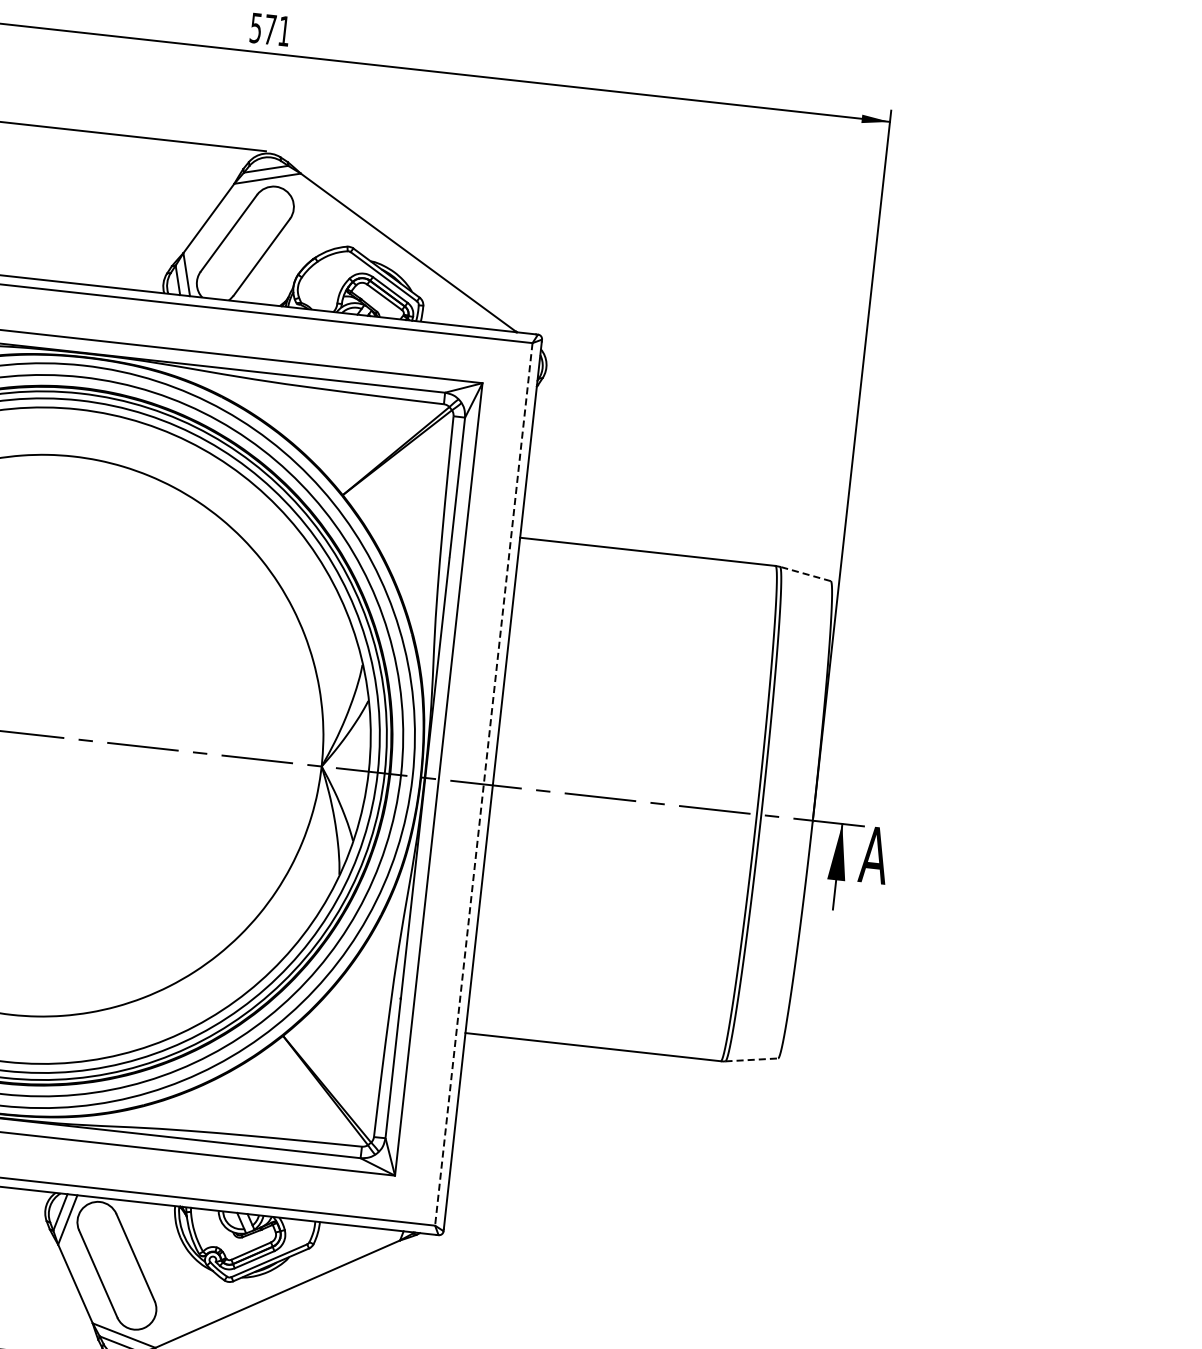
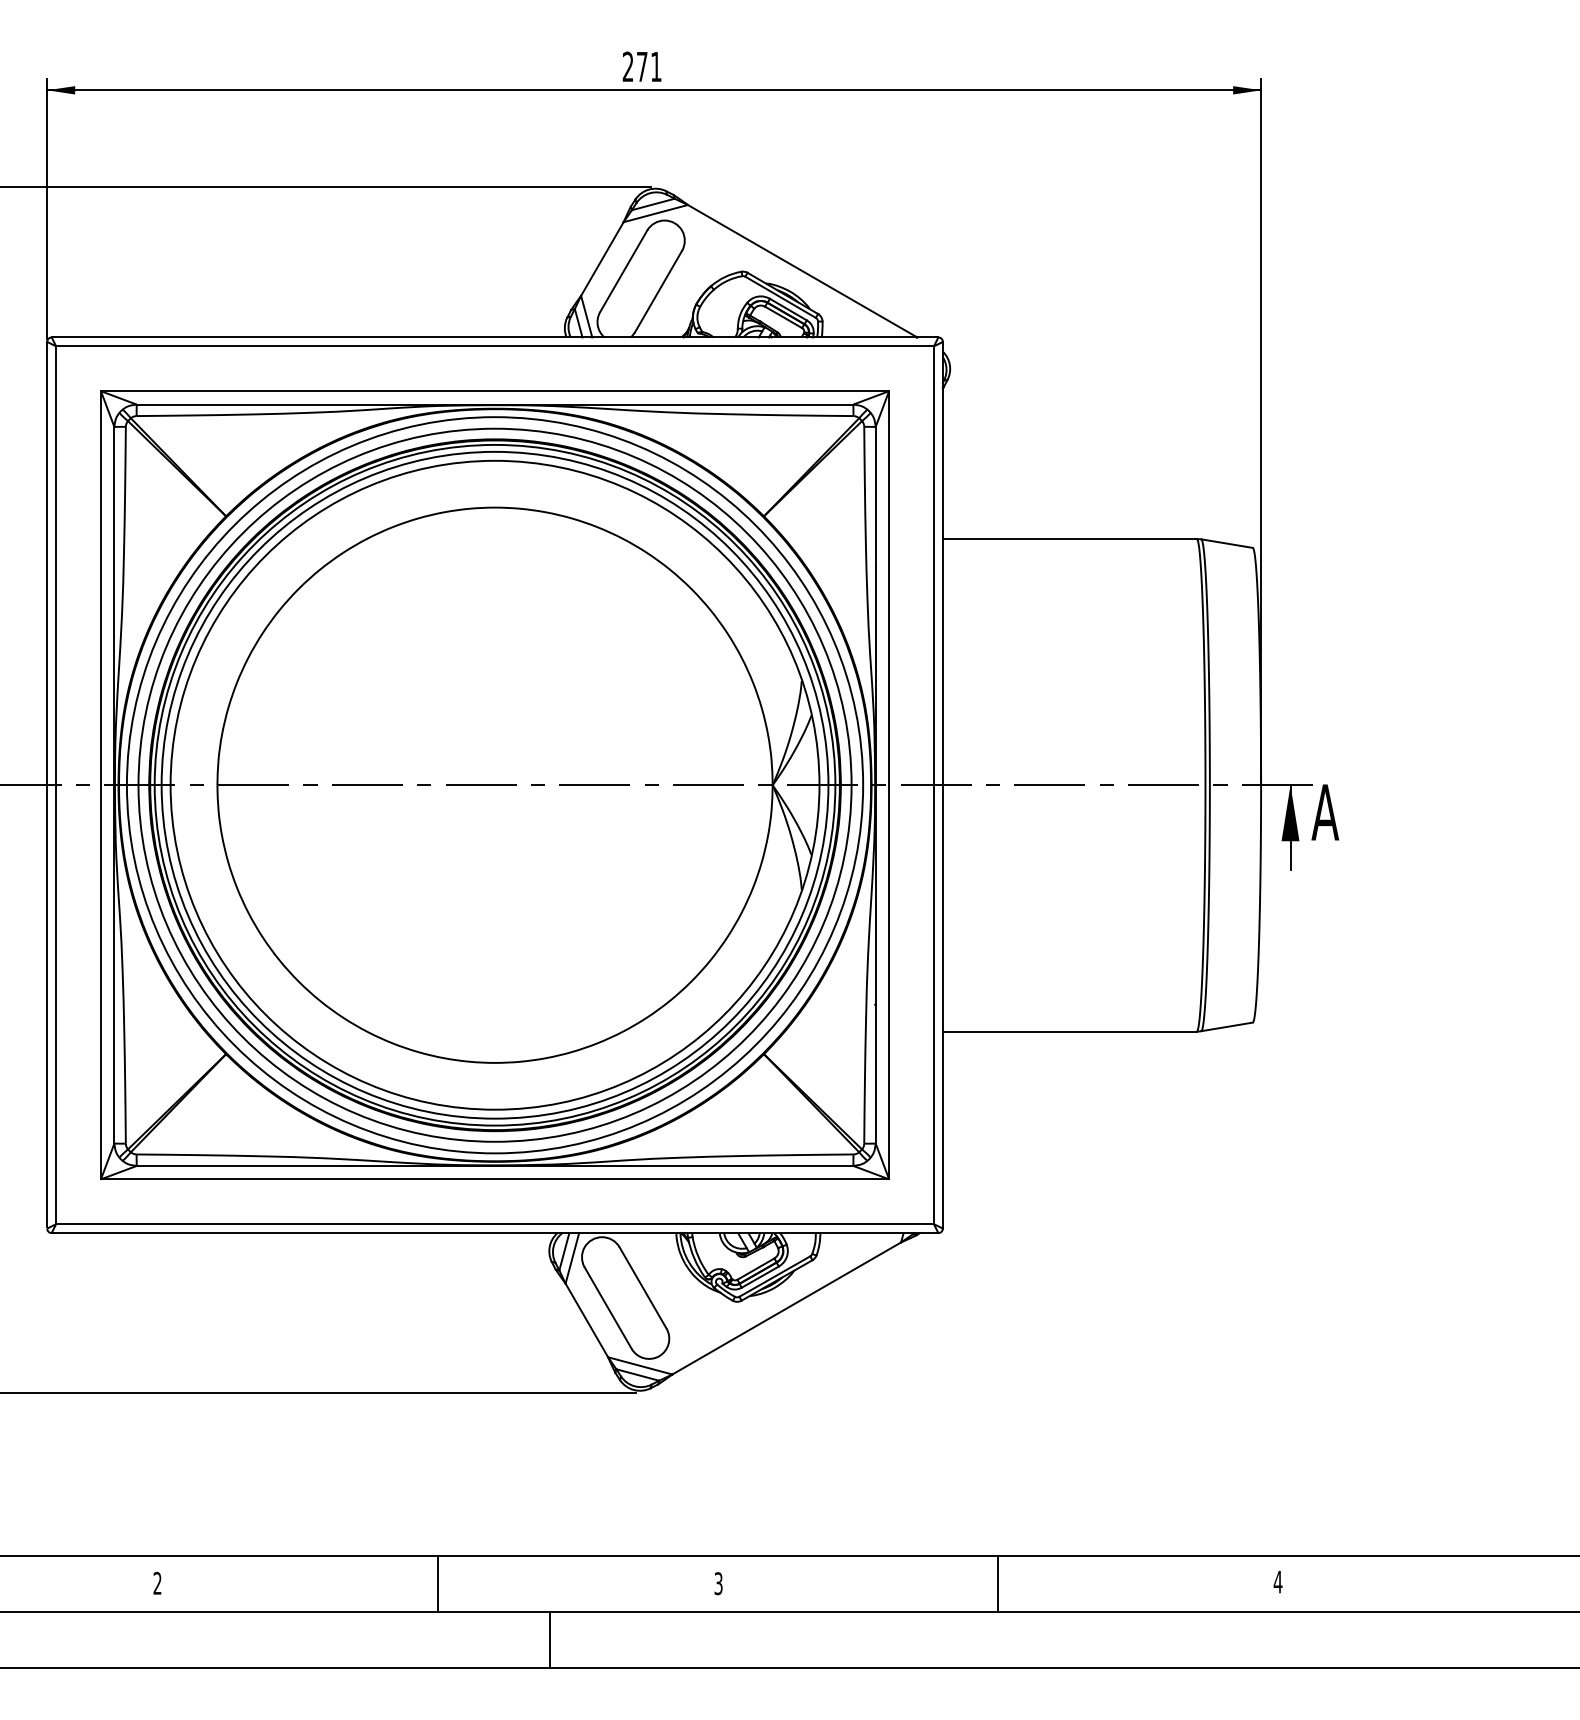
text: (255, 27) -> (627, 66), 571 -> 271
line: (804, 573) -> (1226, 543), dashed -> solid
line: (483, 784) -> (933, 785), dashed -> solid
line: (752, 1059) -> (1227, 1026), dashed -> solid

